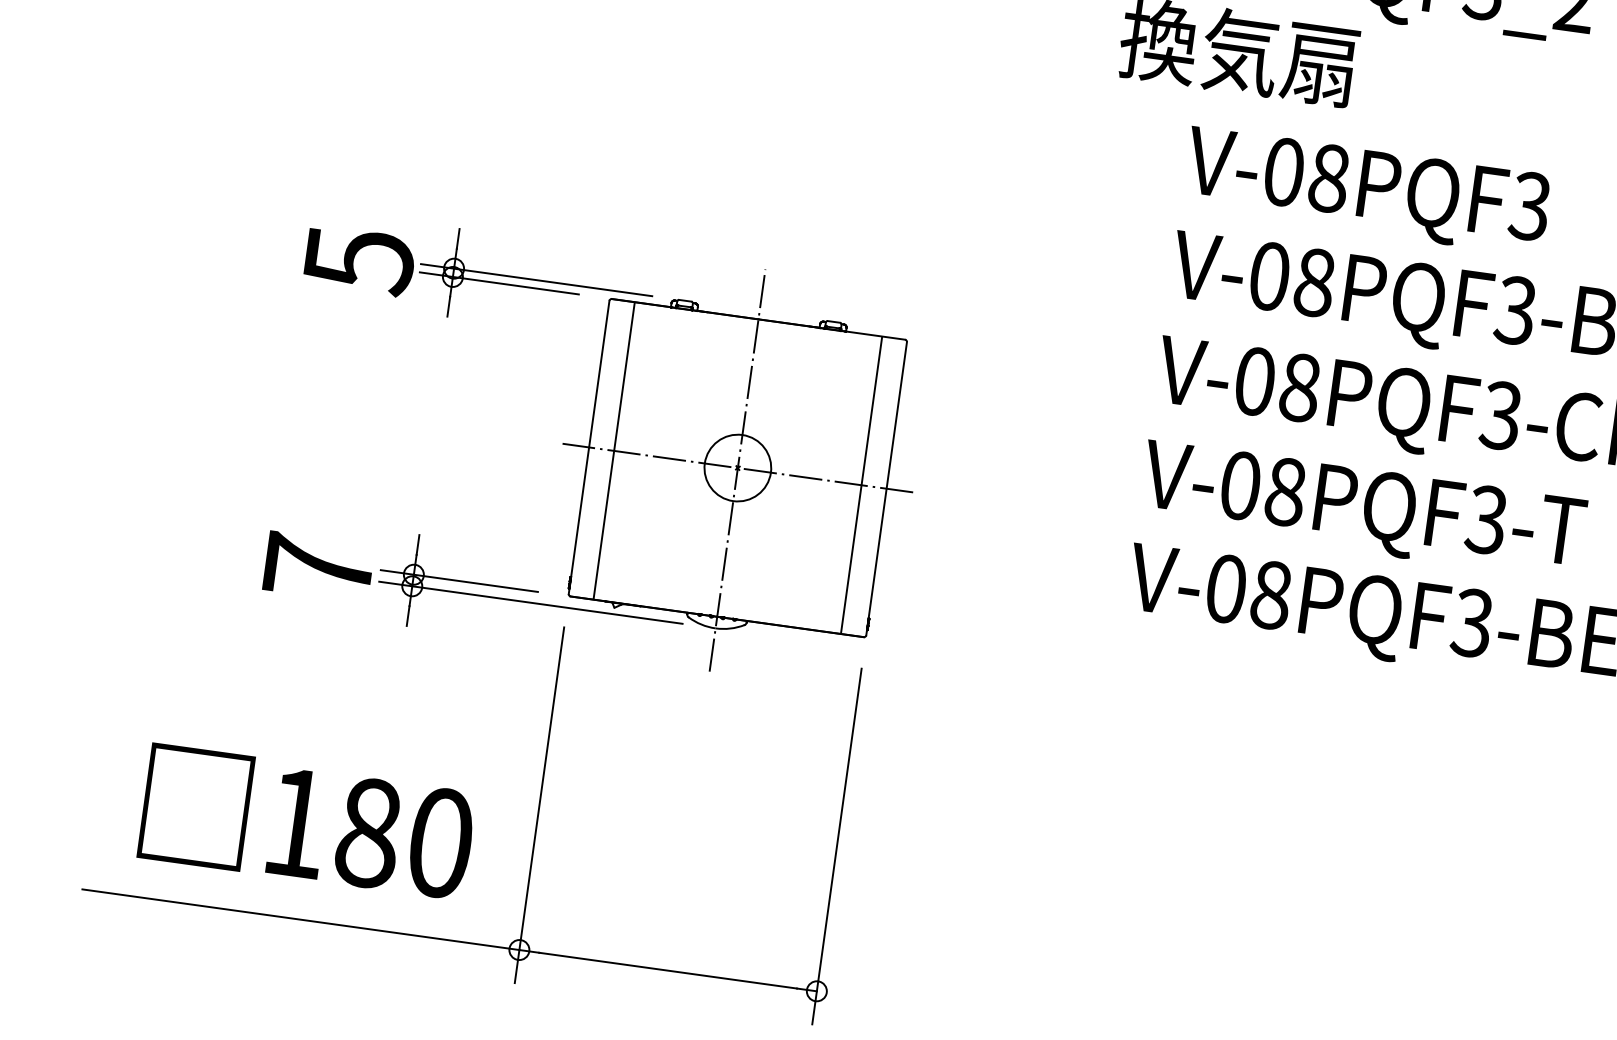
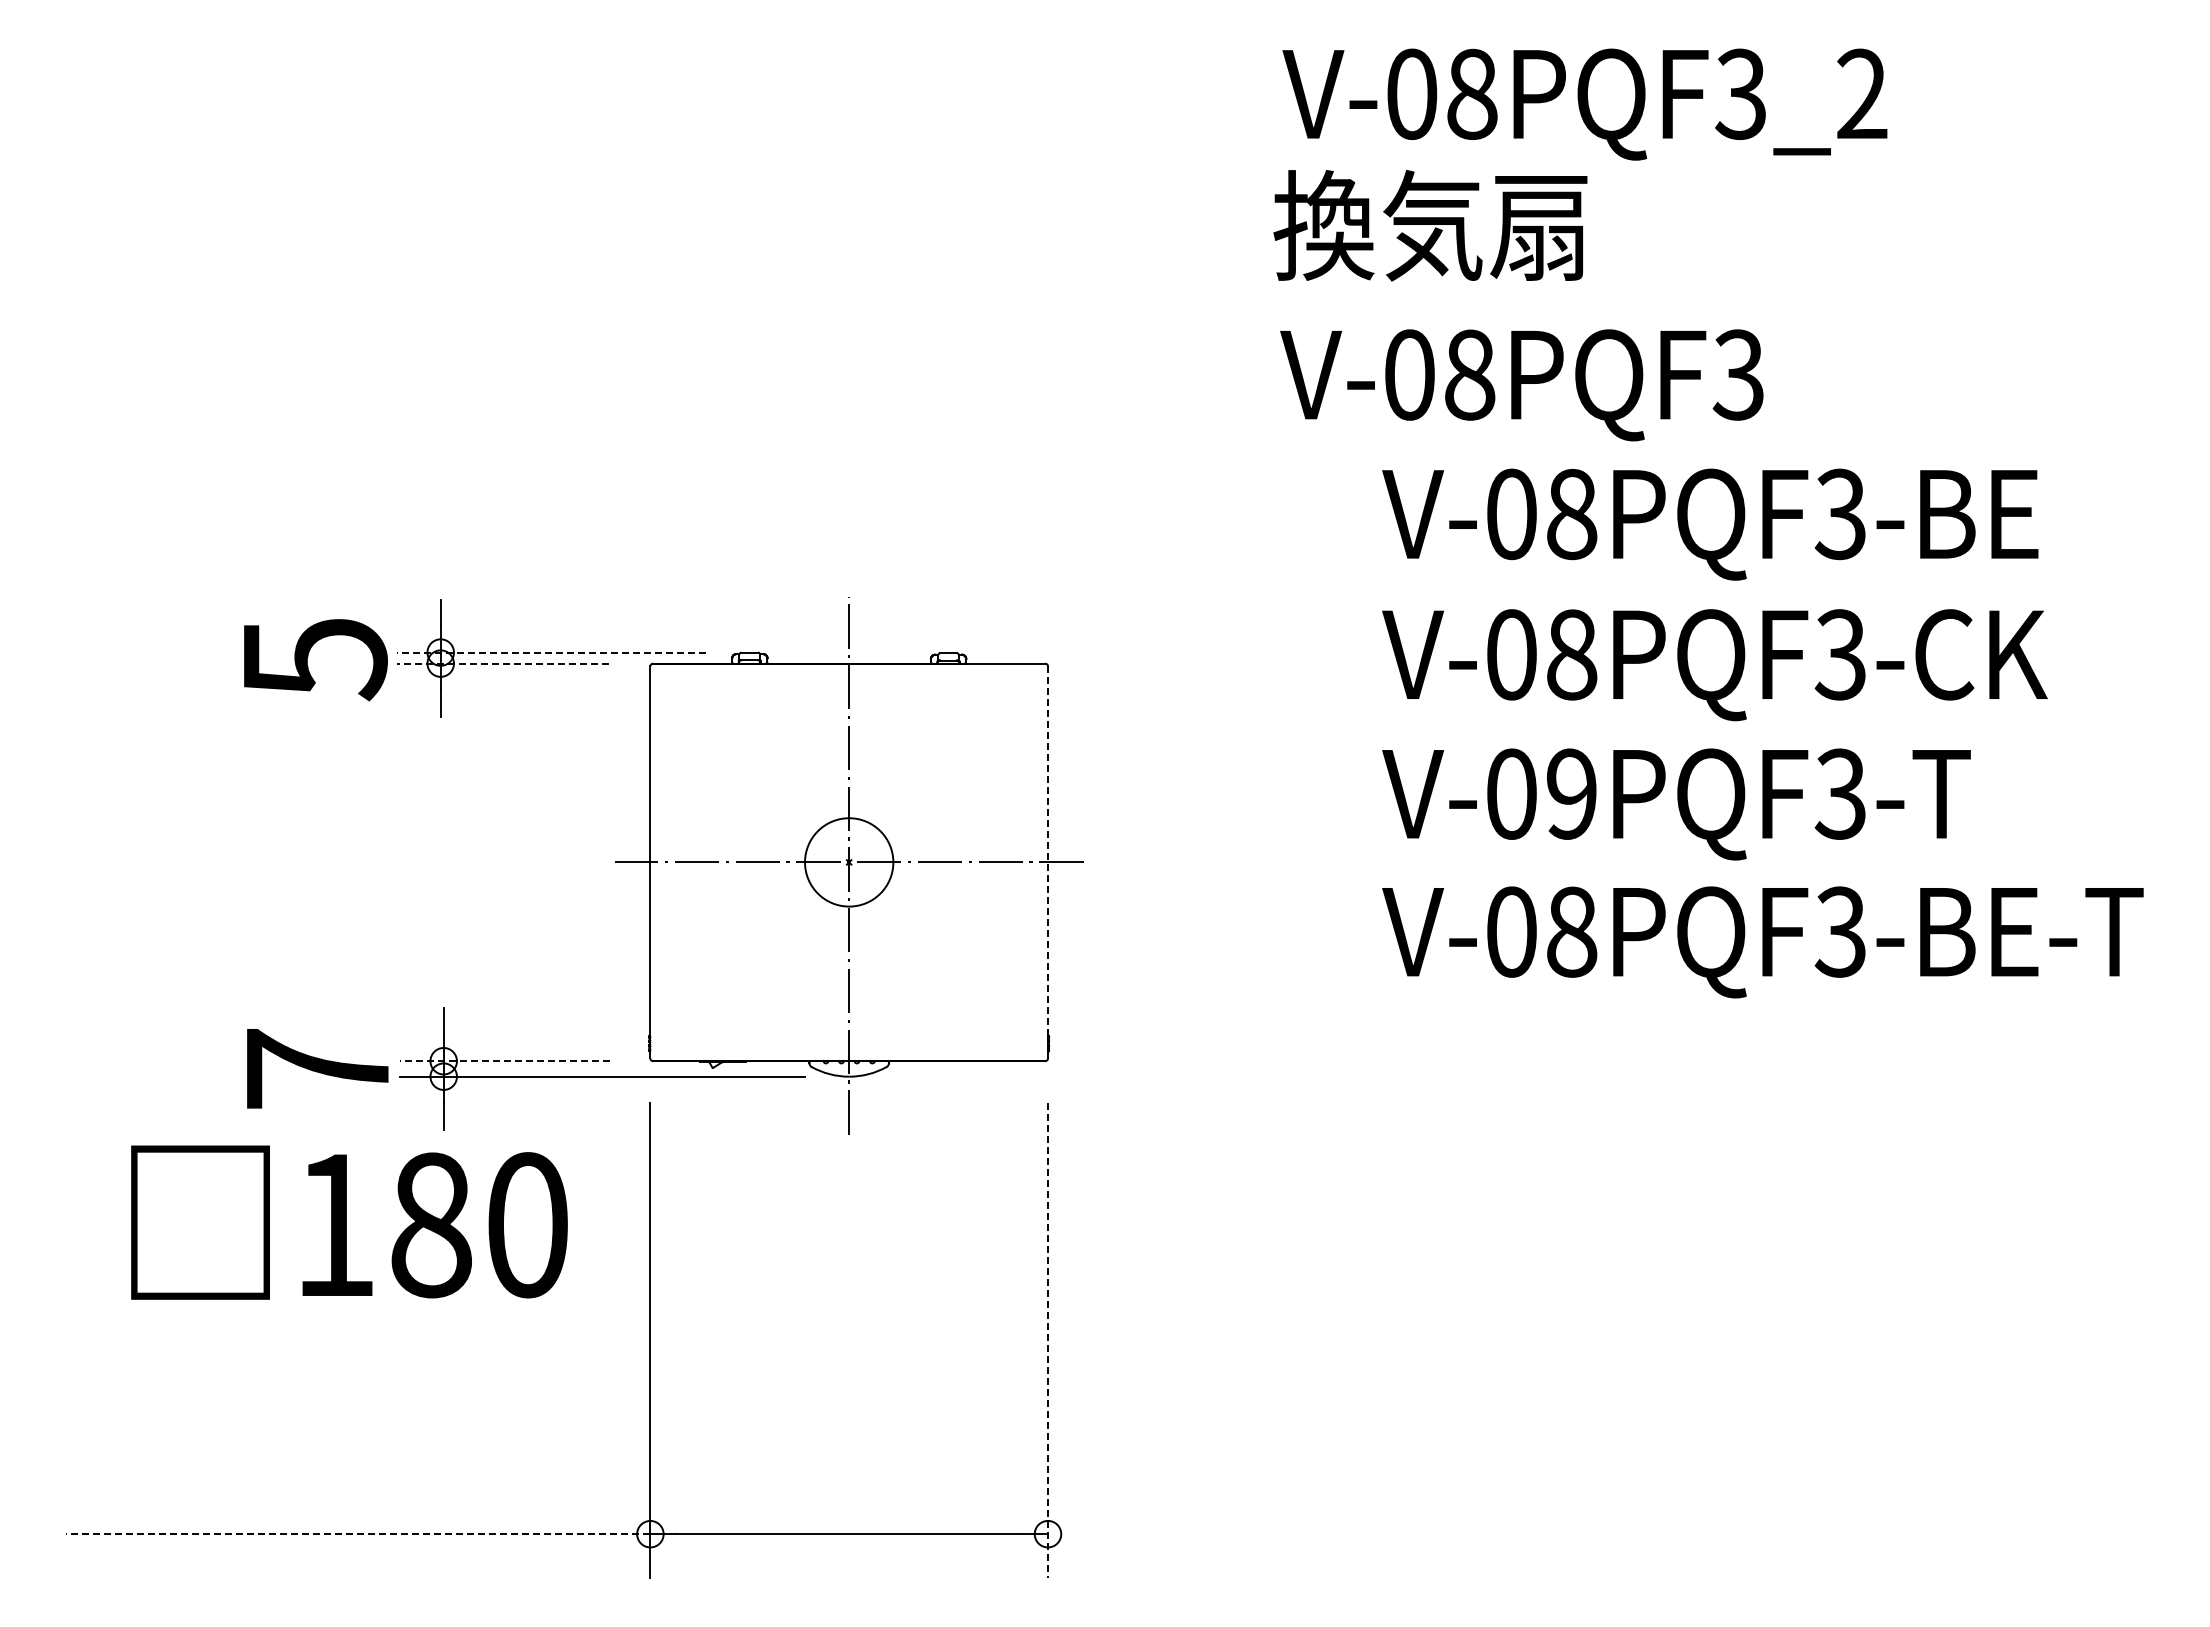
text: (1366, 191) -> (1521, 385), moved
line: (536, 280) -> (551, 652), solid -> dashed
line: (499, 283) -> (502, 663), solid -> dashed
line: (613, 450) -> (683, 862), removed
line: (888, 480) -> (1048, 851), solid -> dashed
line: (861, 485) -> (1014, 862), removed
text: (1286, 491) -> (1572, 793), V-08PQF3-T -> V-09PQF3-T
line: (459, 581) -> (504, 1061), solid -> dashed
text: (307, 822) -> (349, 1222), moved
line: (837, 846) -> (1048, 1340), solid -> dashed
line: (300, 919) -> (357, 1534), solid -> dashed

